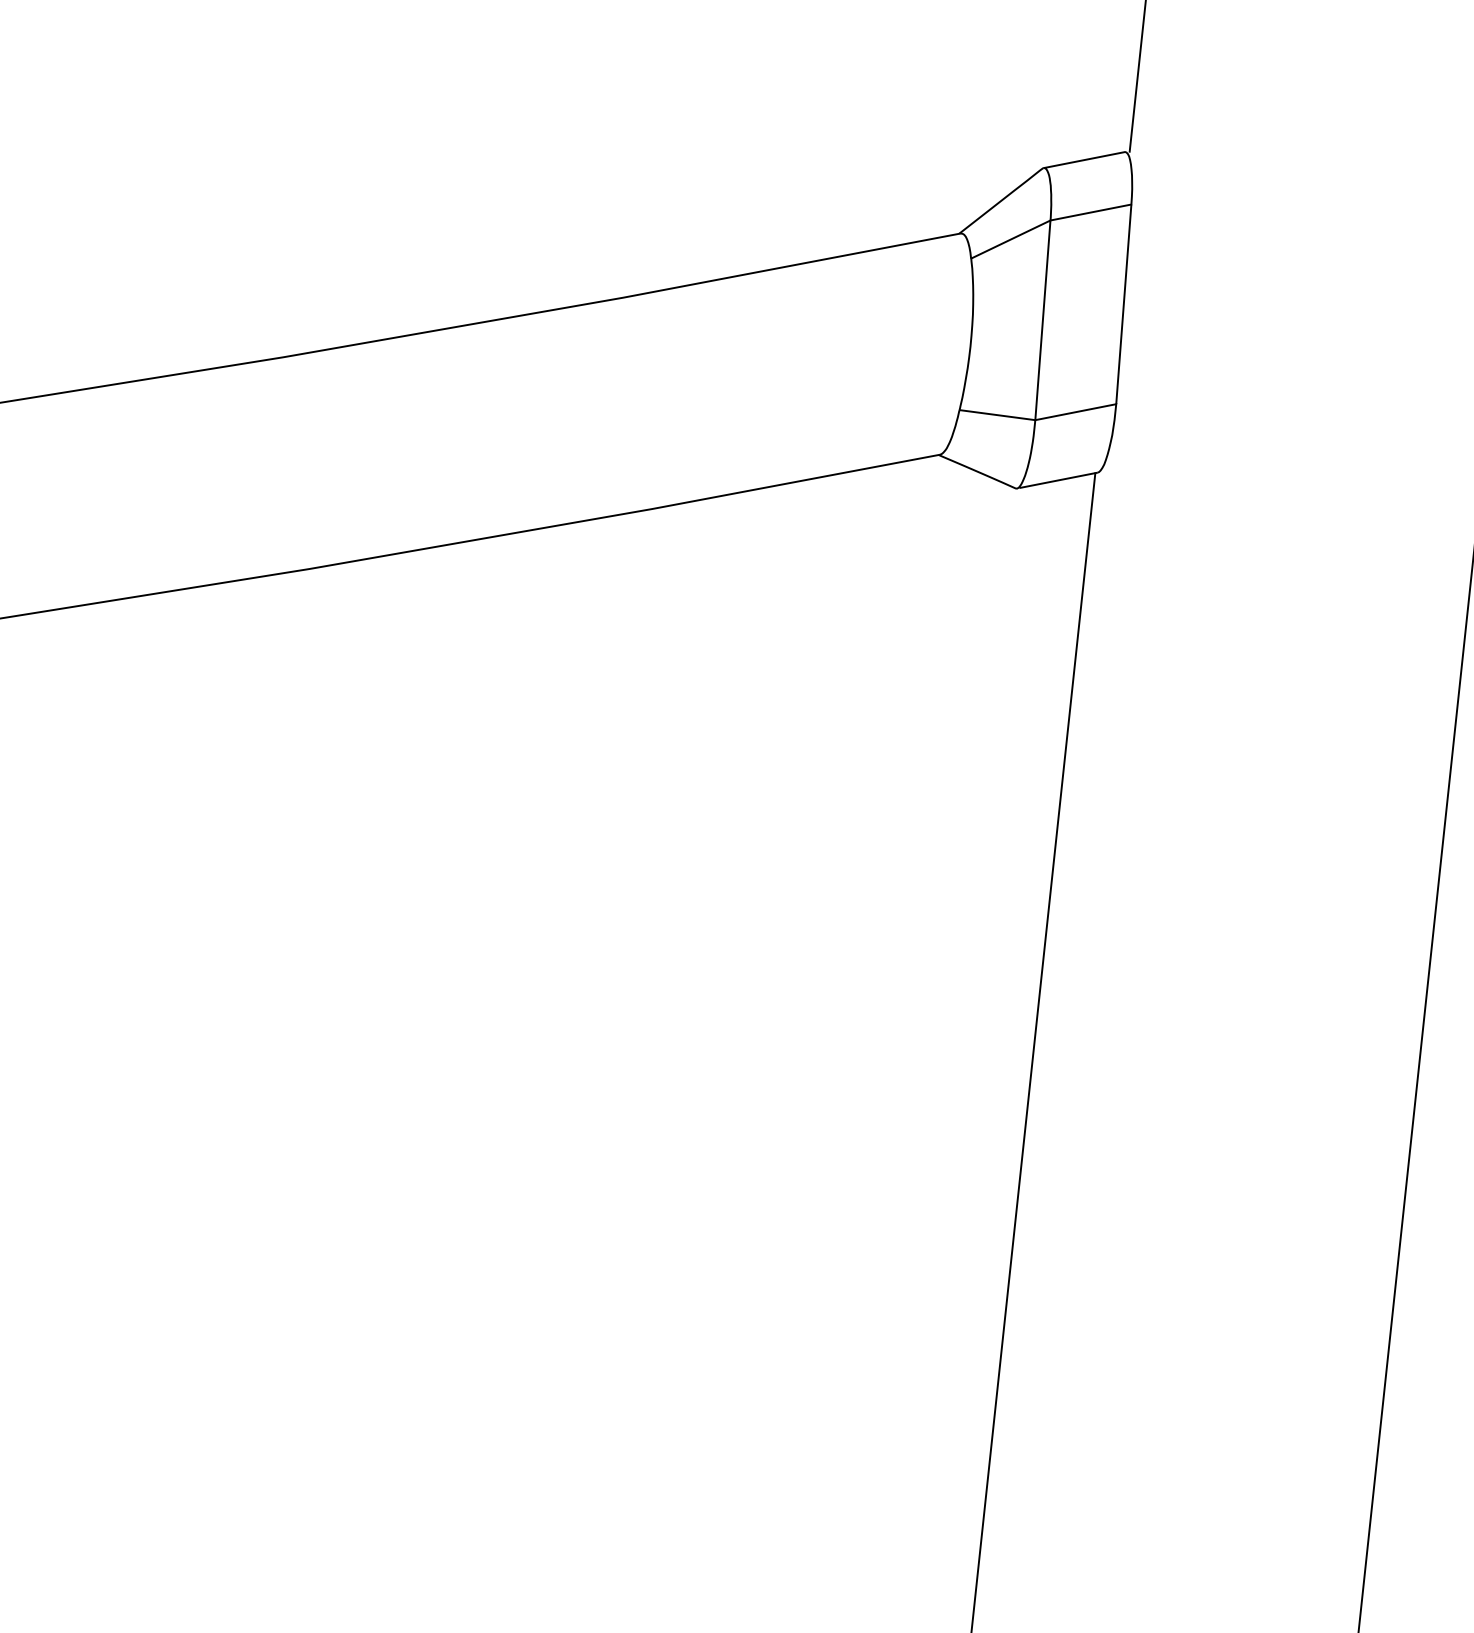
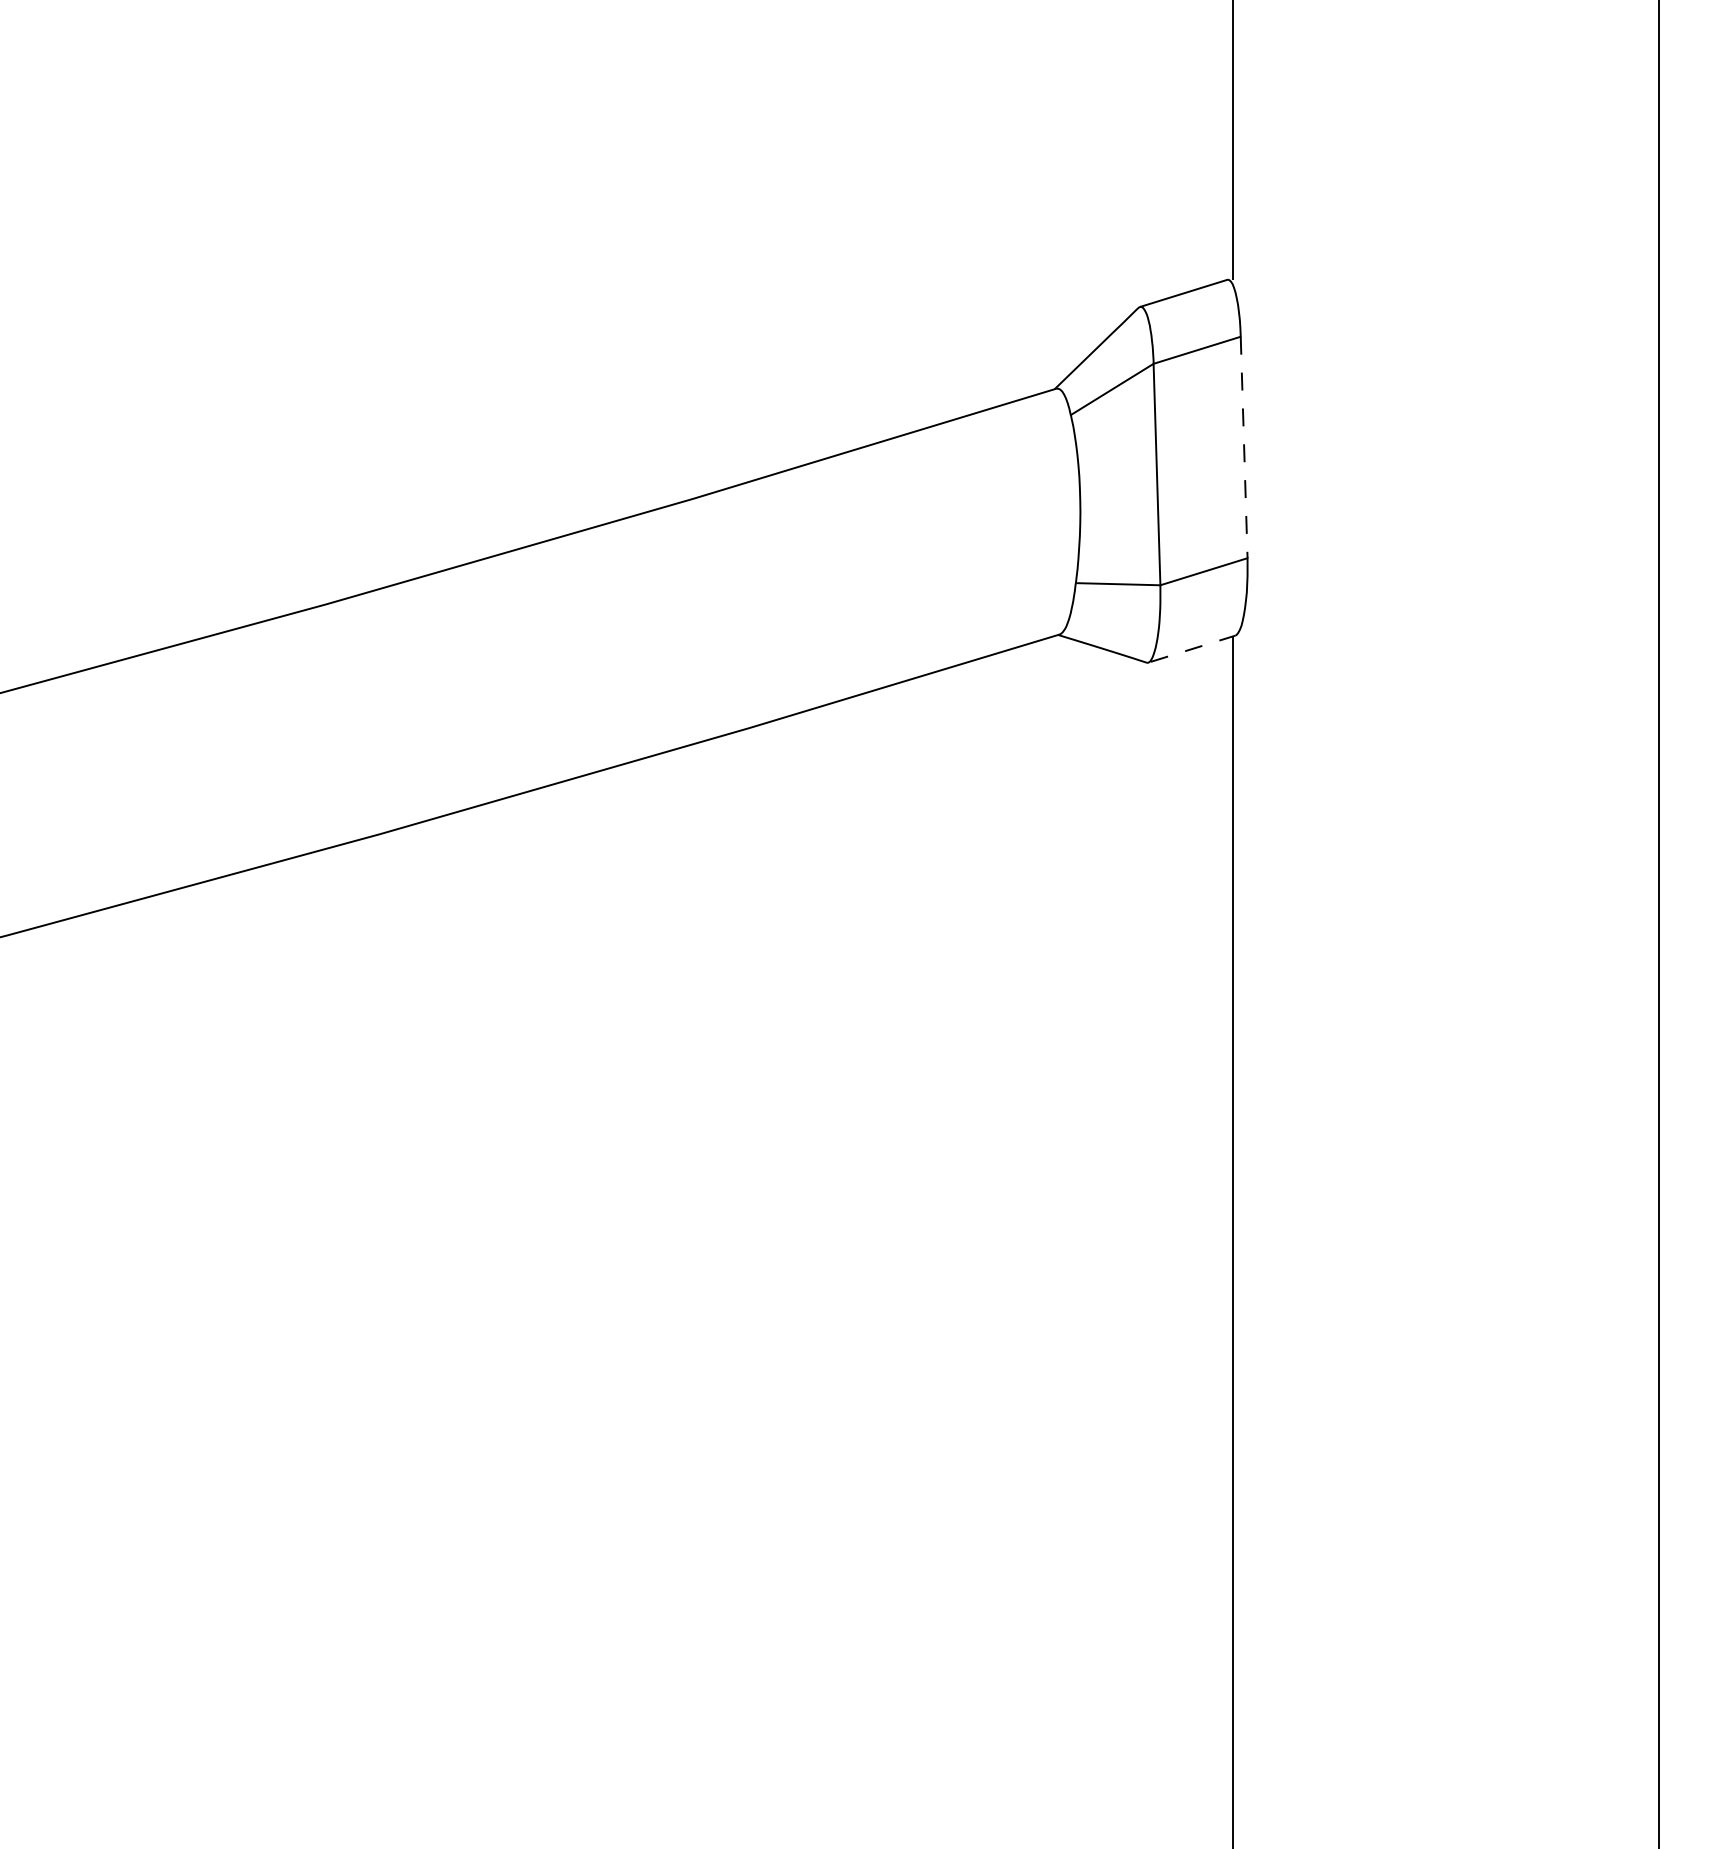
line: (1124, 304) -> (1244, 447), solid -> dashed
line: (1058, 480) -> (1193, 648), solid -> dashed

